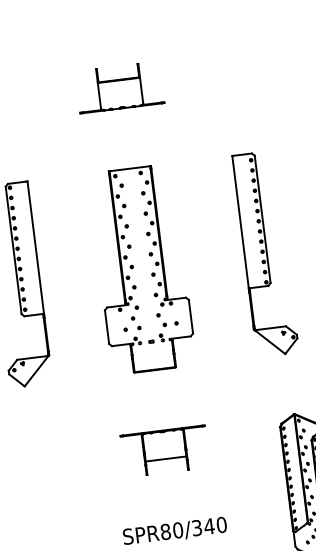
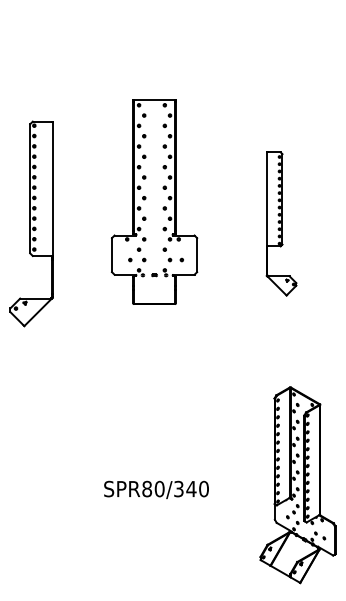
part: (119, 86) -> (156, 38), removed
part: (265, 253) -> (281, 223), size x0.7
part: (142, 269) -> (154, 201), moved
part: (165, 451) -> (156, 408), removed

